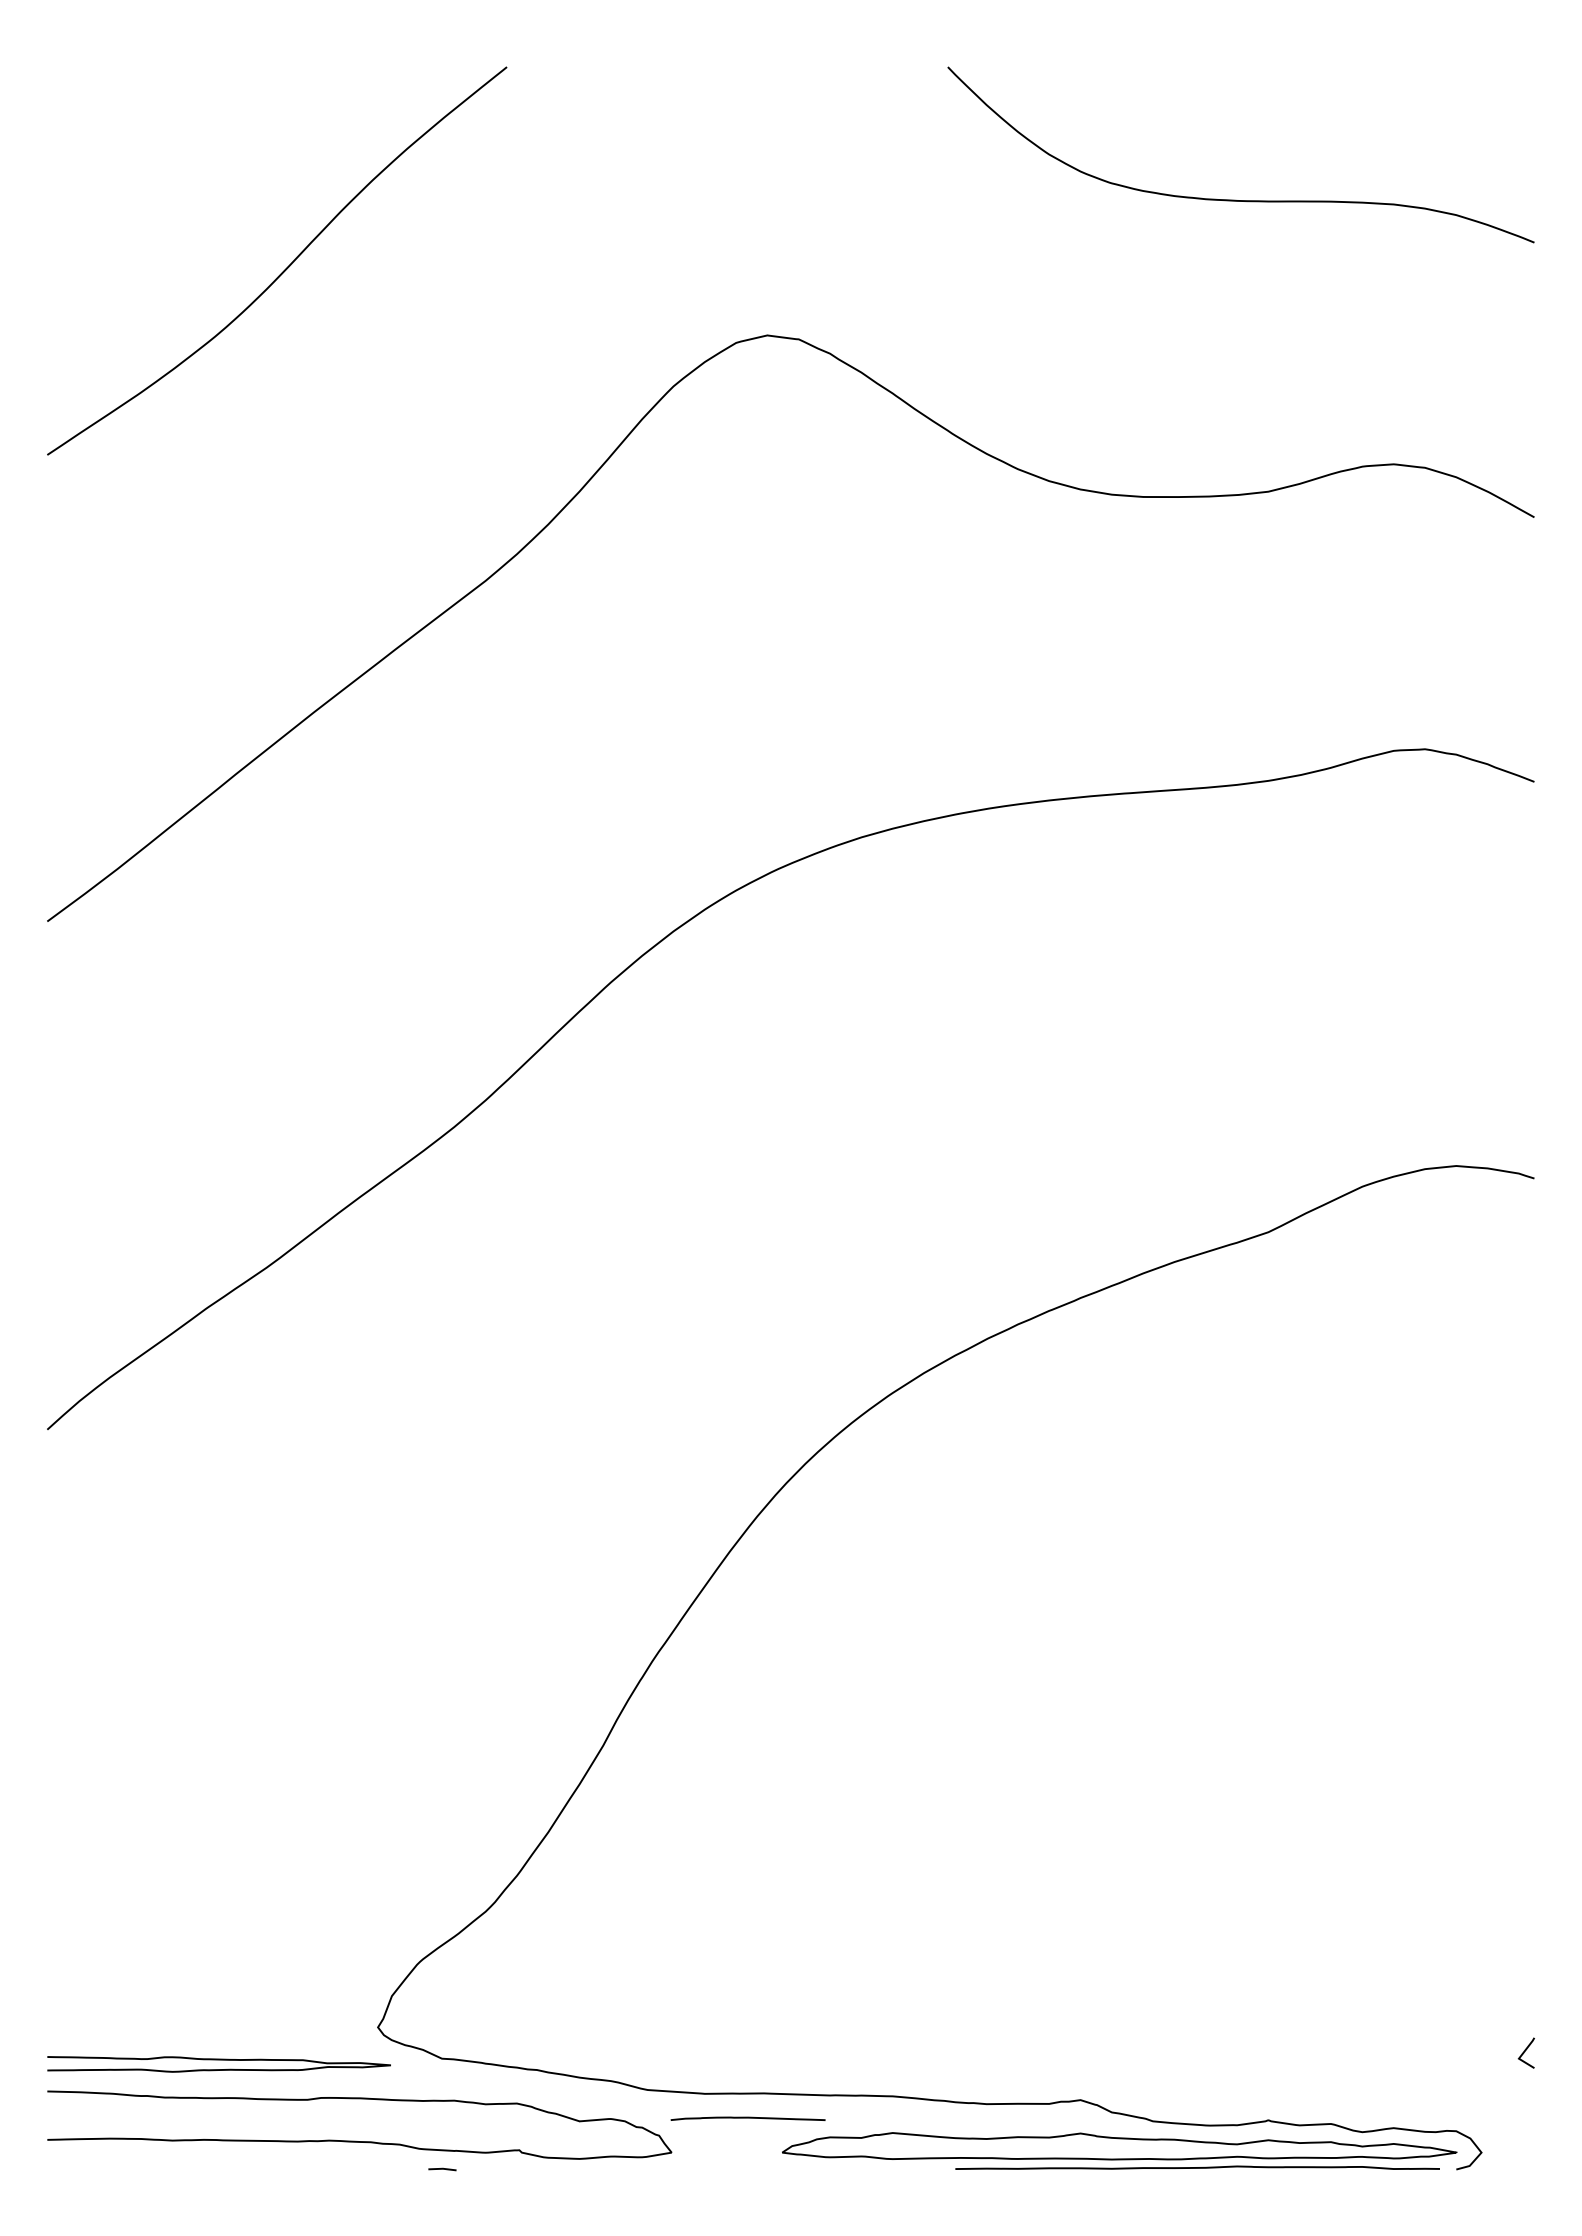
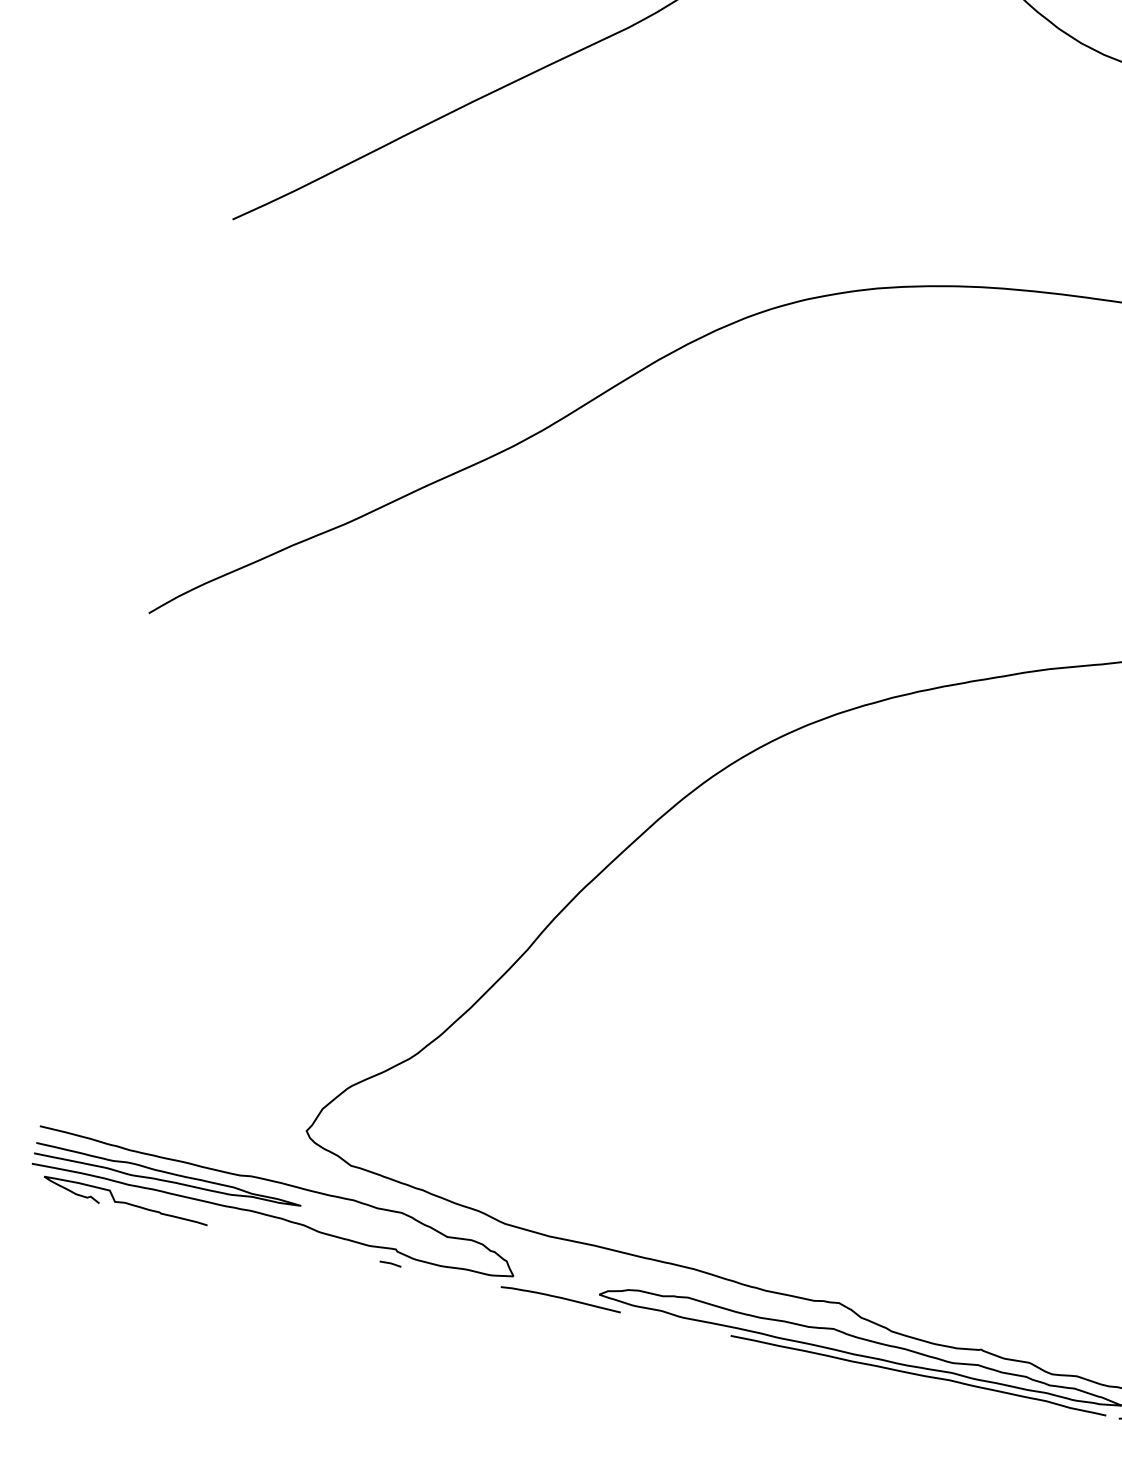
curve: (218, 2060) -> (168, 1173), moved
curve: (747, 2118) -> (560, 1298), moved
curve: (172, 2162) -> (125, 1201), added
line: (442, 2169) -> (390, 1263), moved

